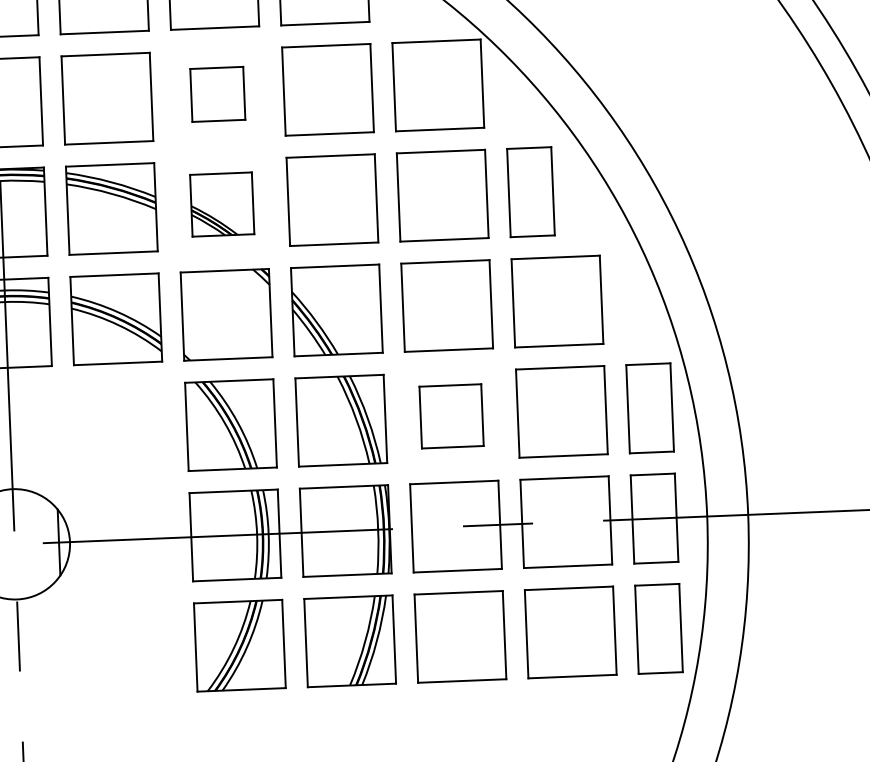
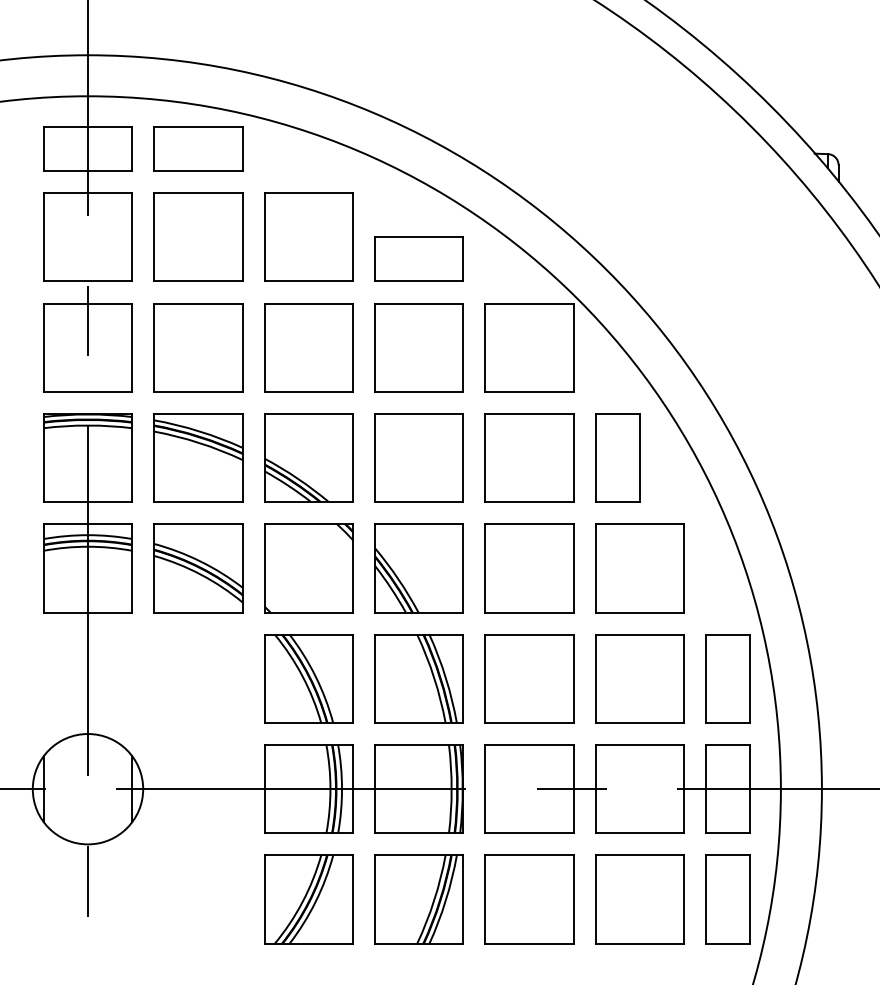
part: (217, 94) -> (308, 347), size x1.67
part: (221, 204) -> (308, 457), size x1.43
part: (451, 415) -> (529, 678), size x1.43

